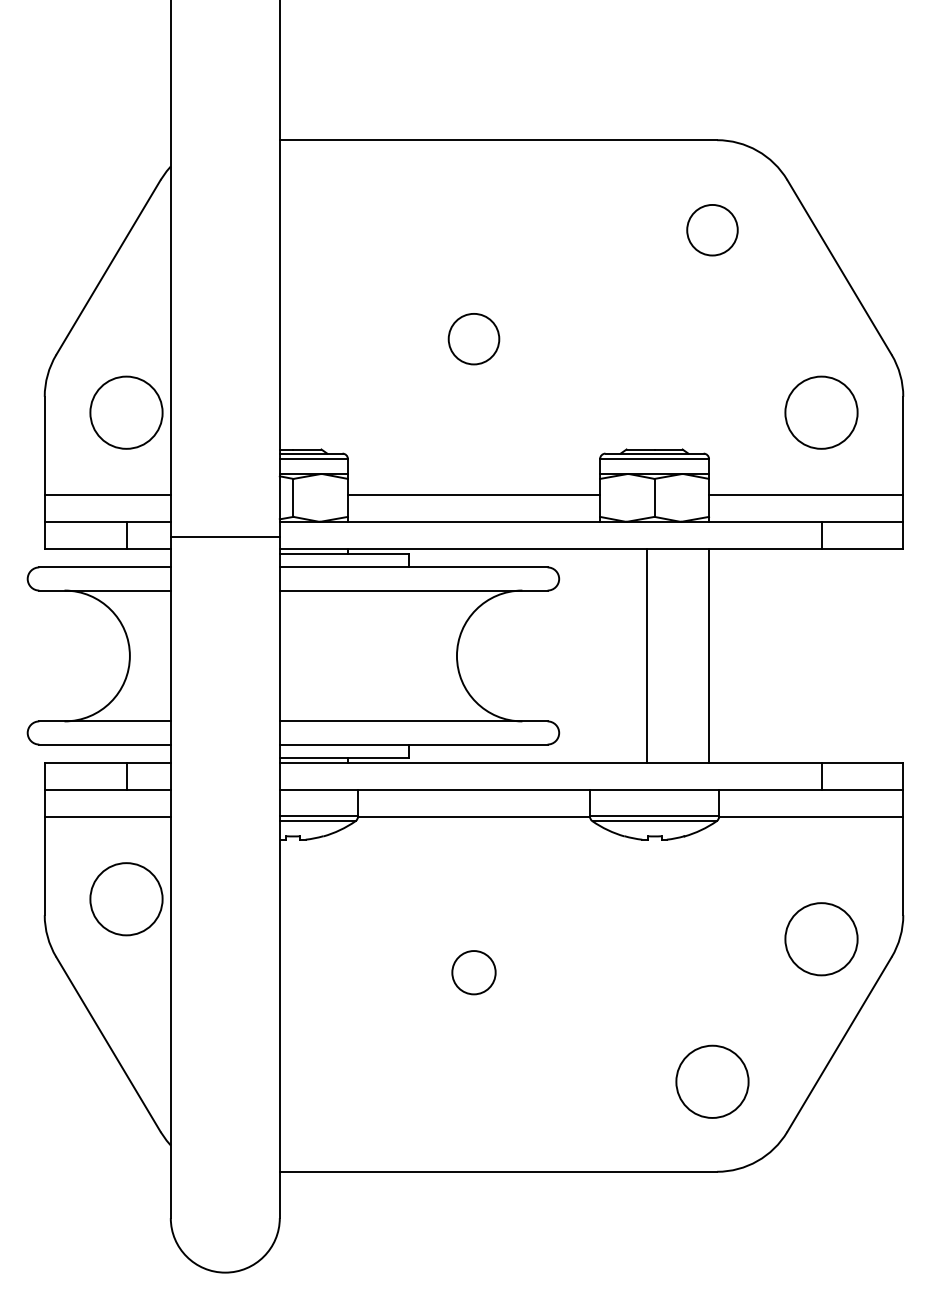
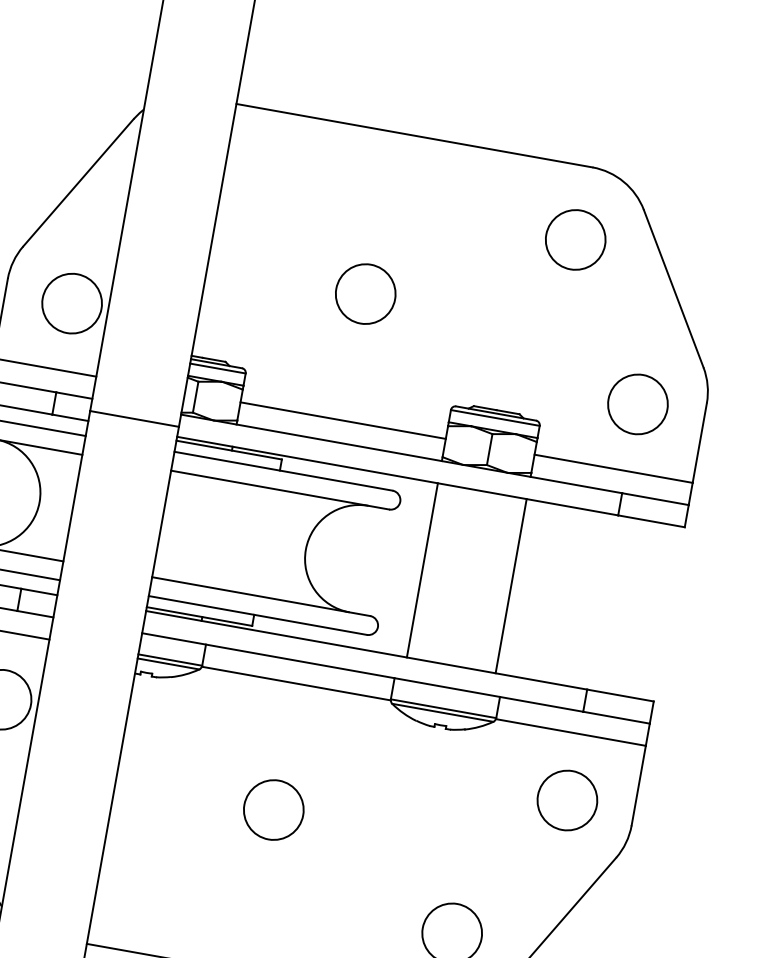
circle: (712, 230) -> (575, 240), size x1.43
circle: (473, 339) -> (365, 294), size x1.43
line: (647, 655) -> (422, 570), moved
circle: (821, 939) -> (567, 800), moved
circle: (473, 972) -> (273, 809), size x1.67

